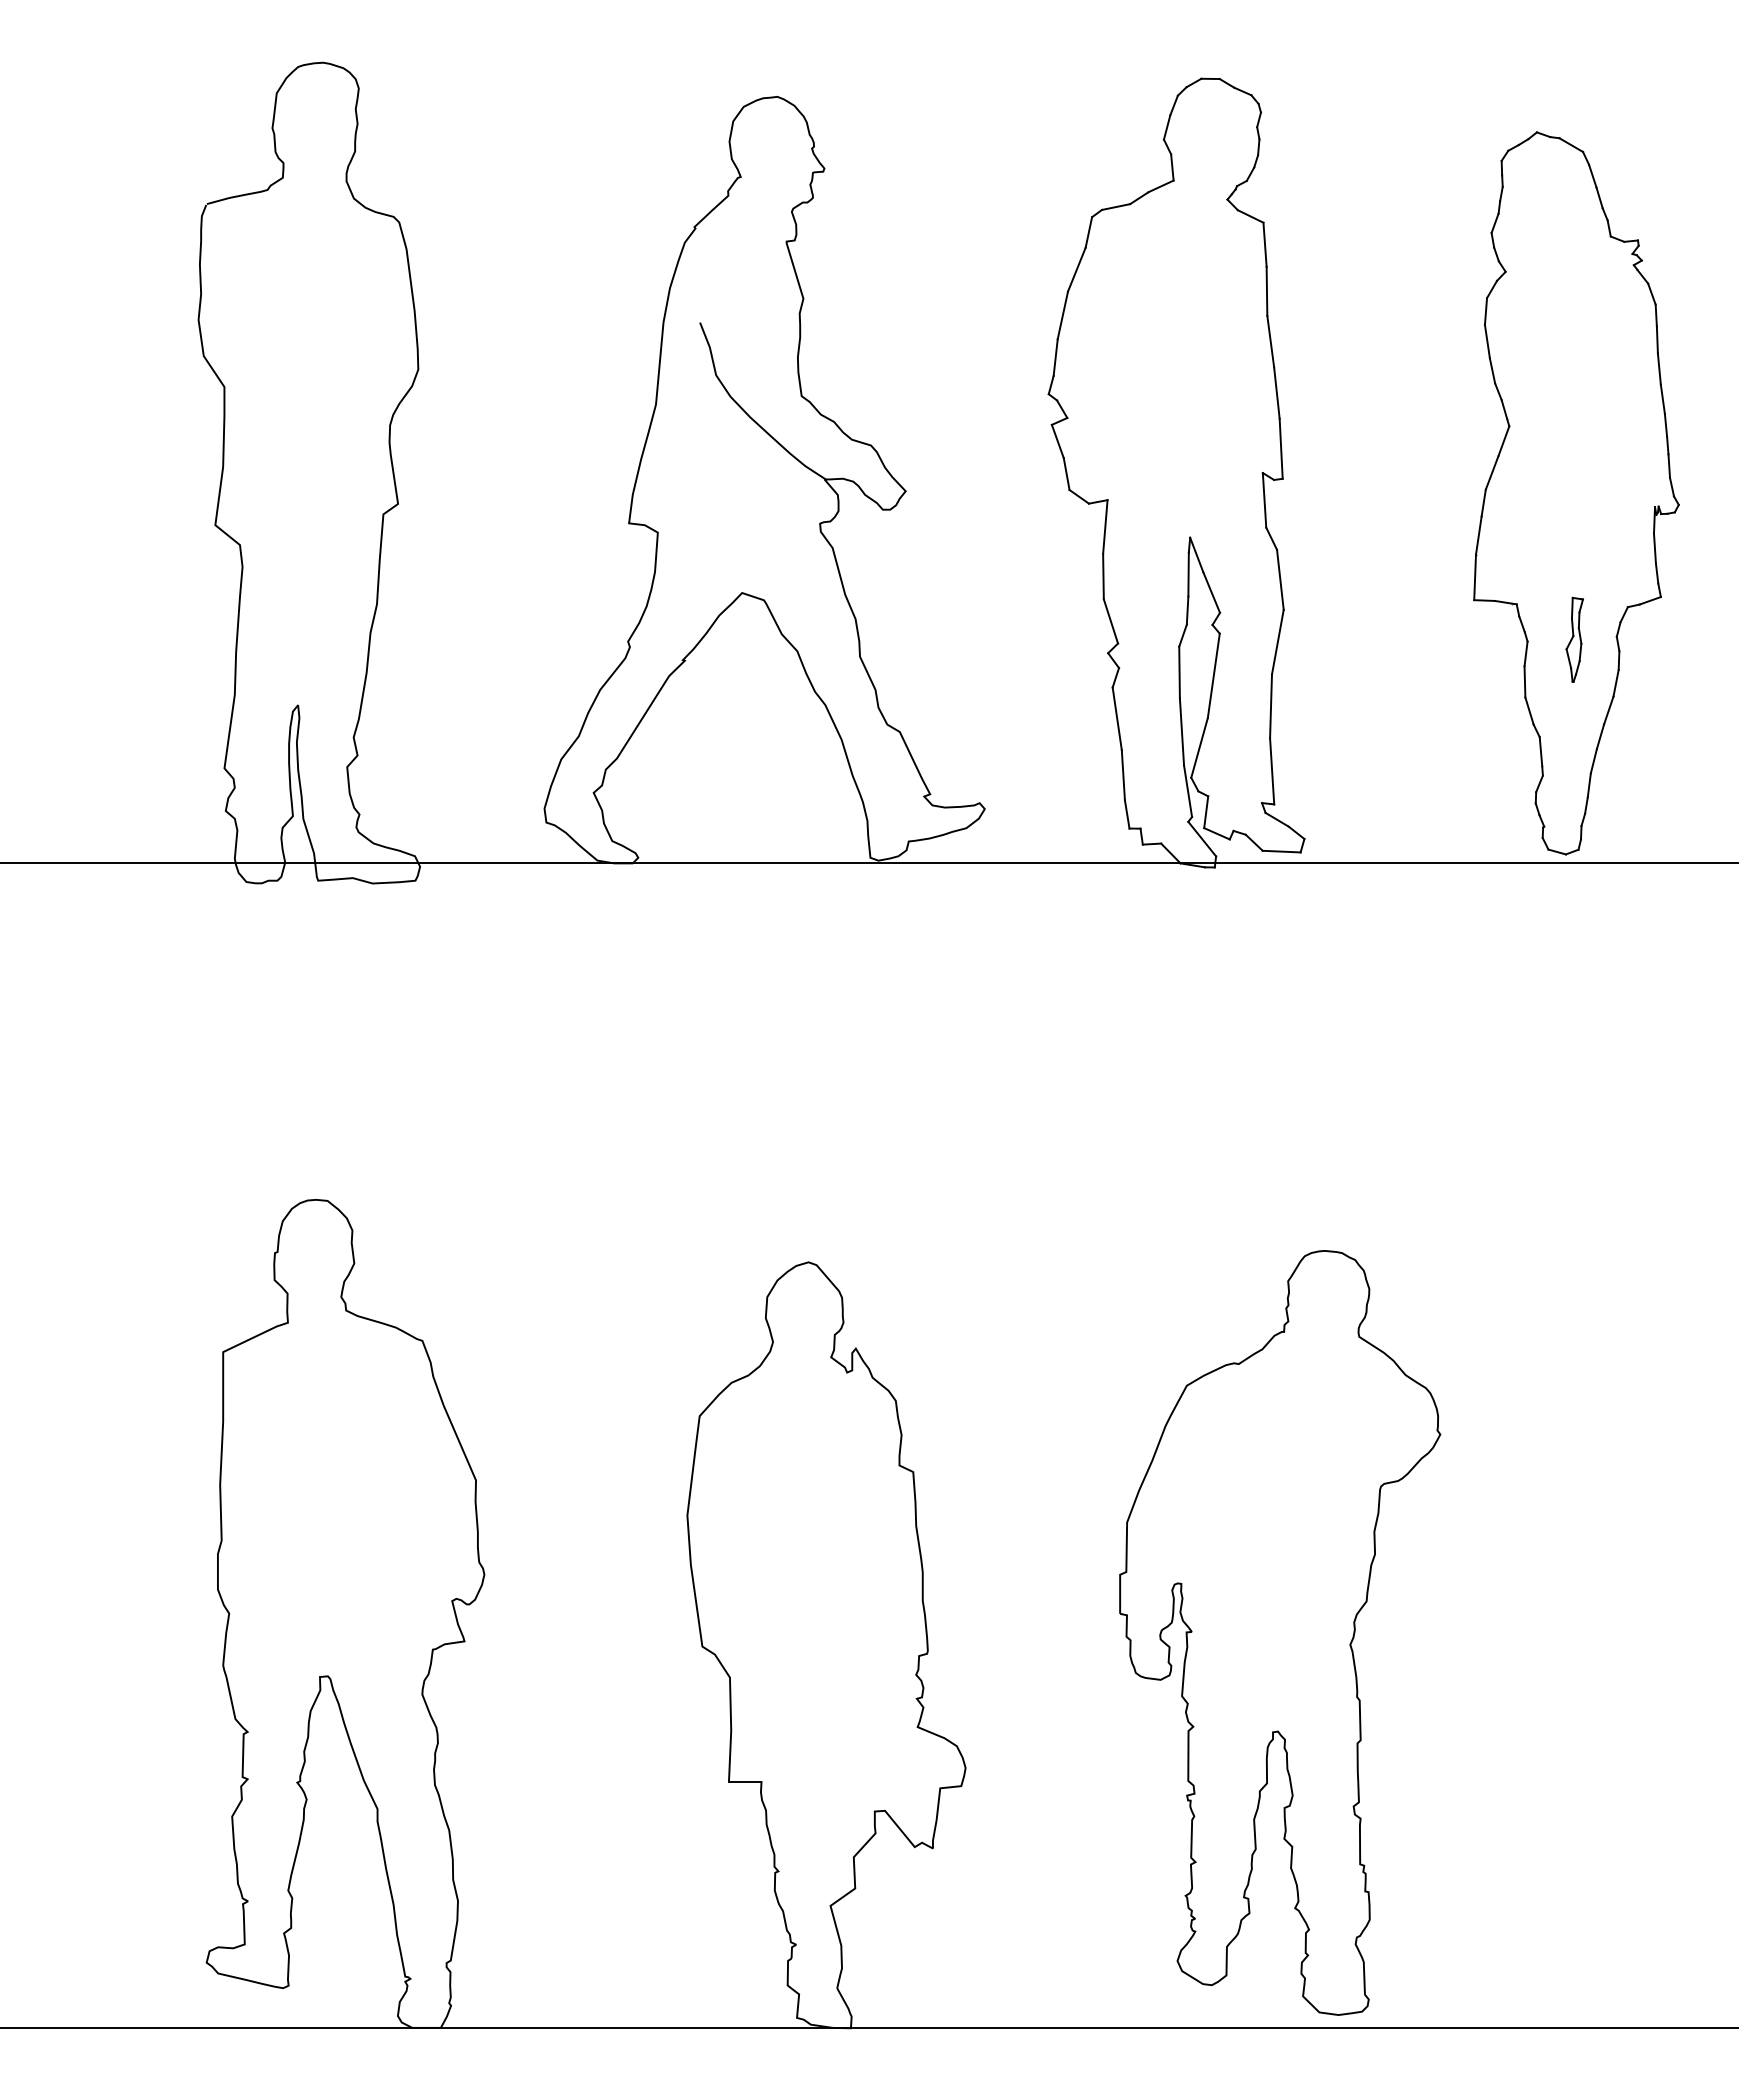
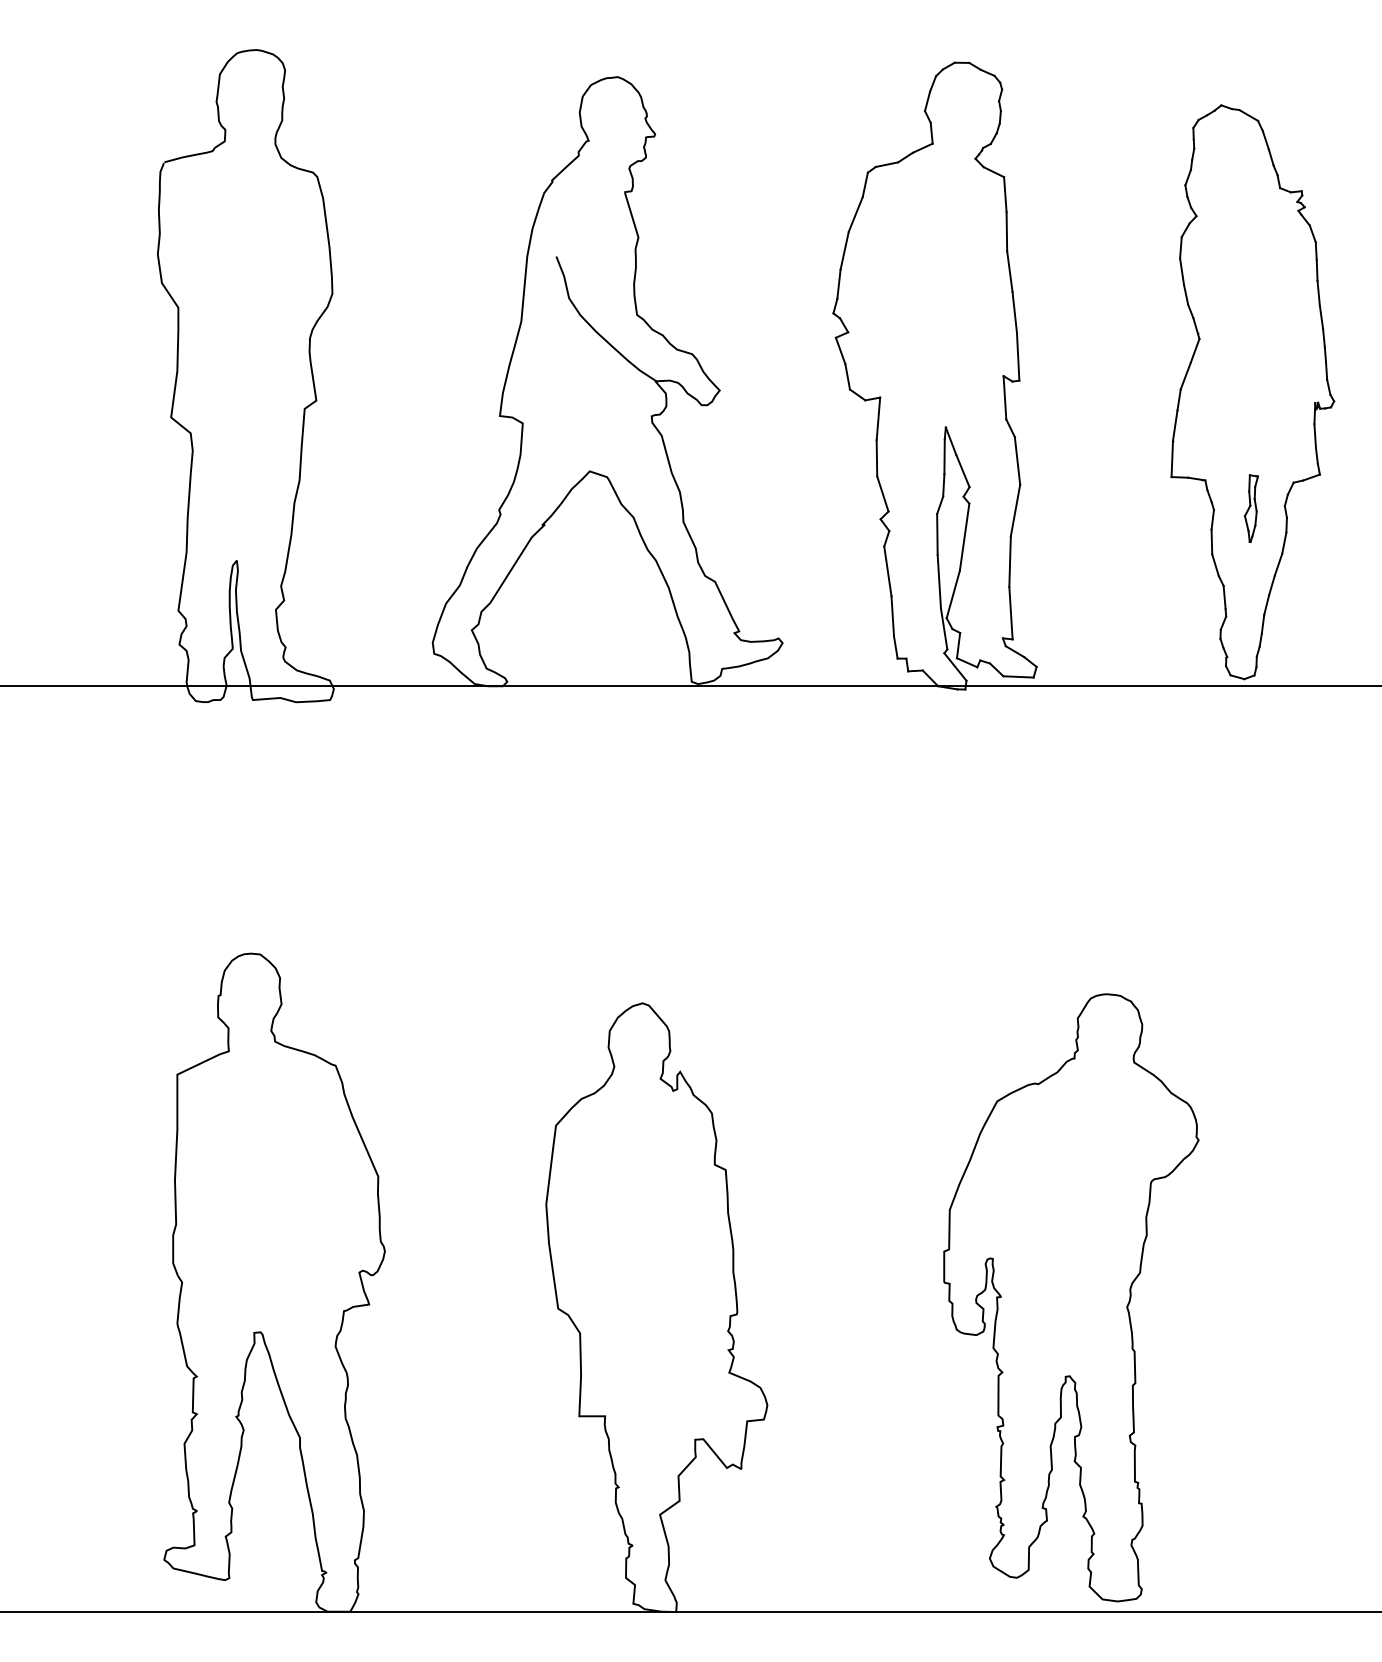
part: (1280, 1632) -> (1071, 1297), moved

